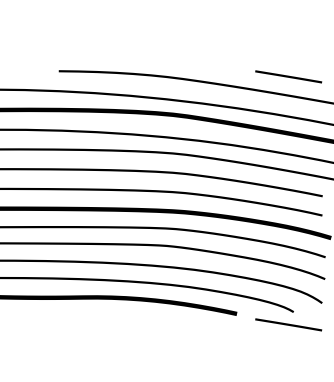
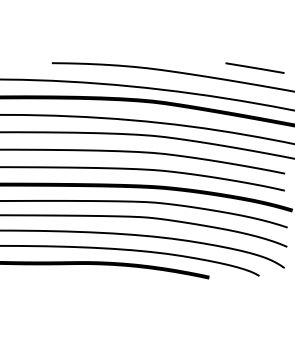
line: (288, 324) -> (254, 286), removed

